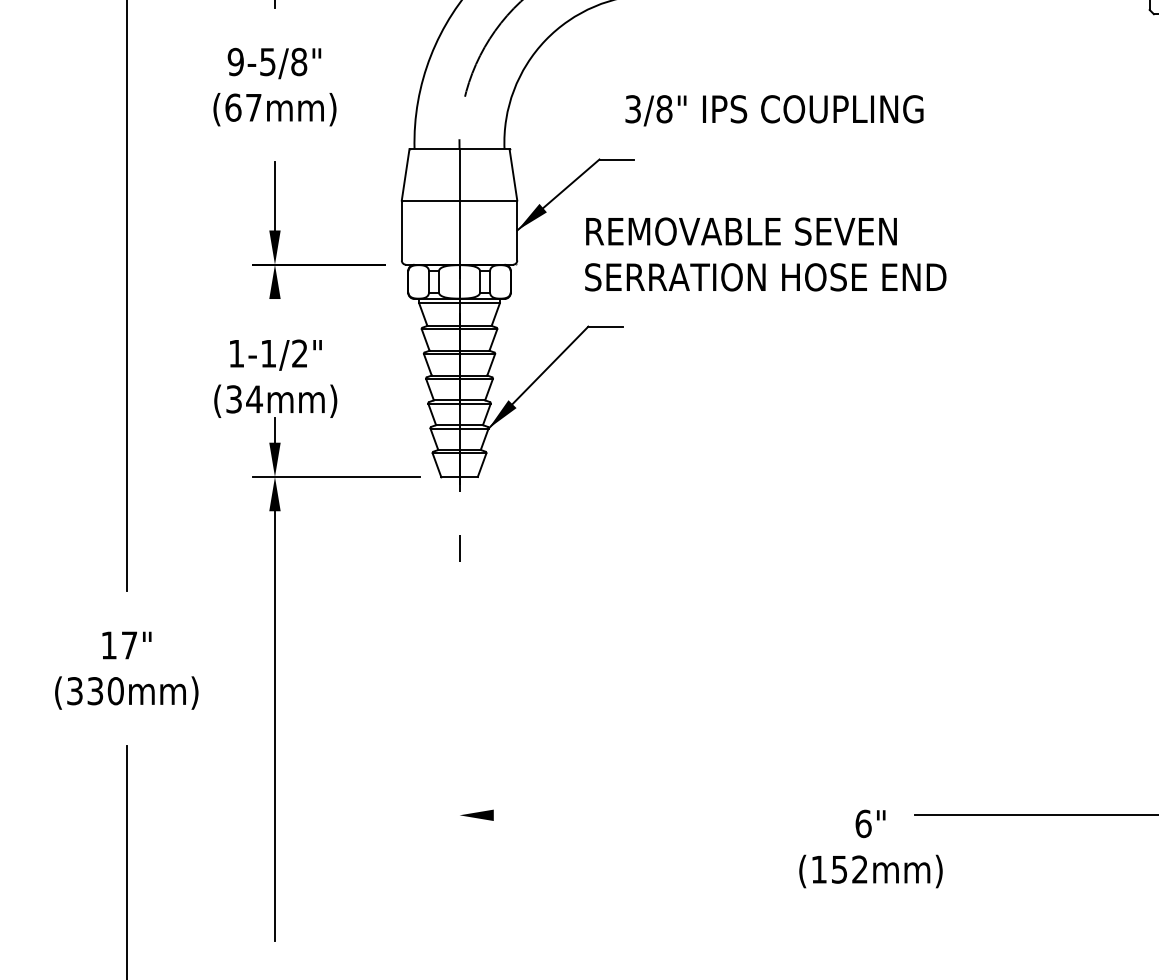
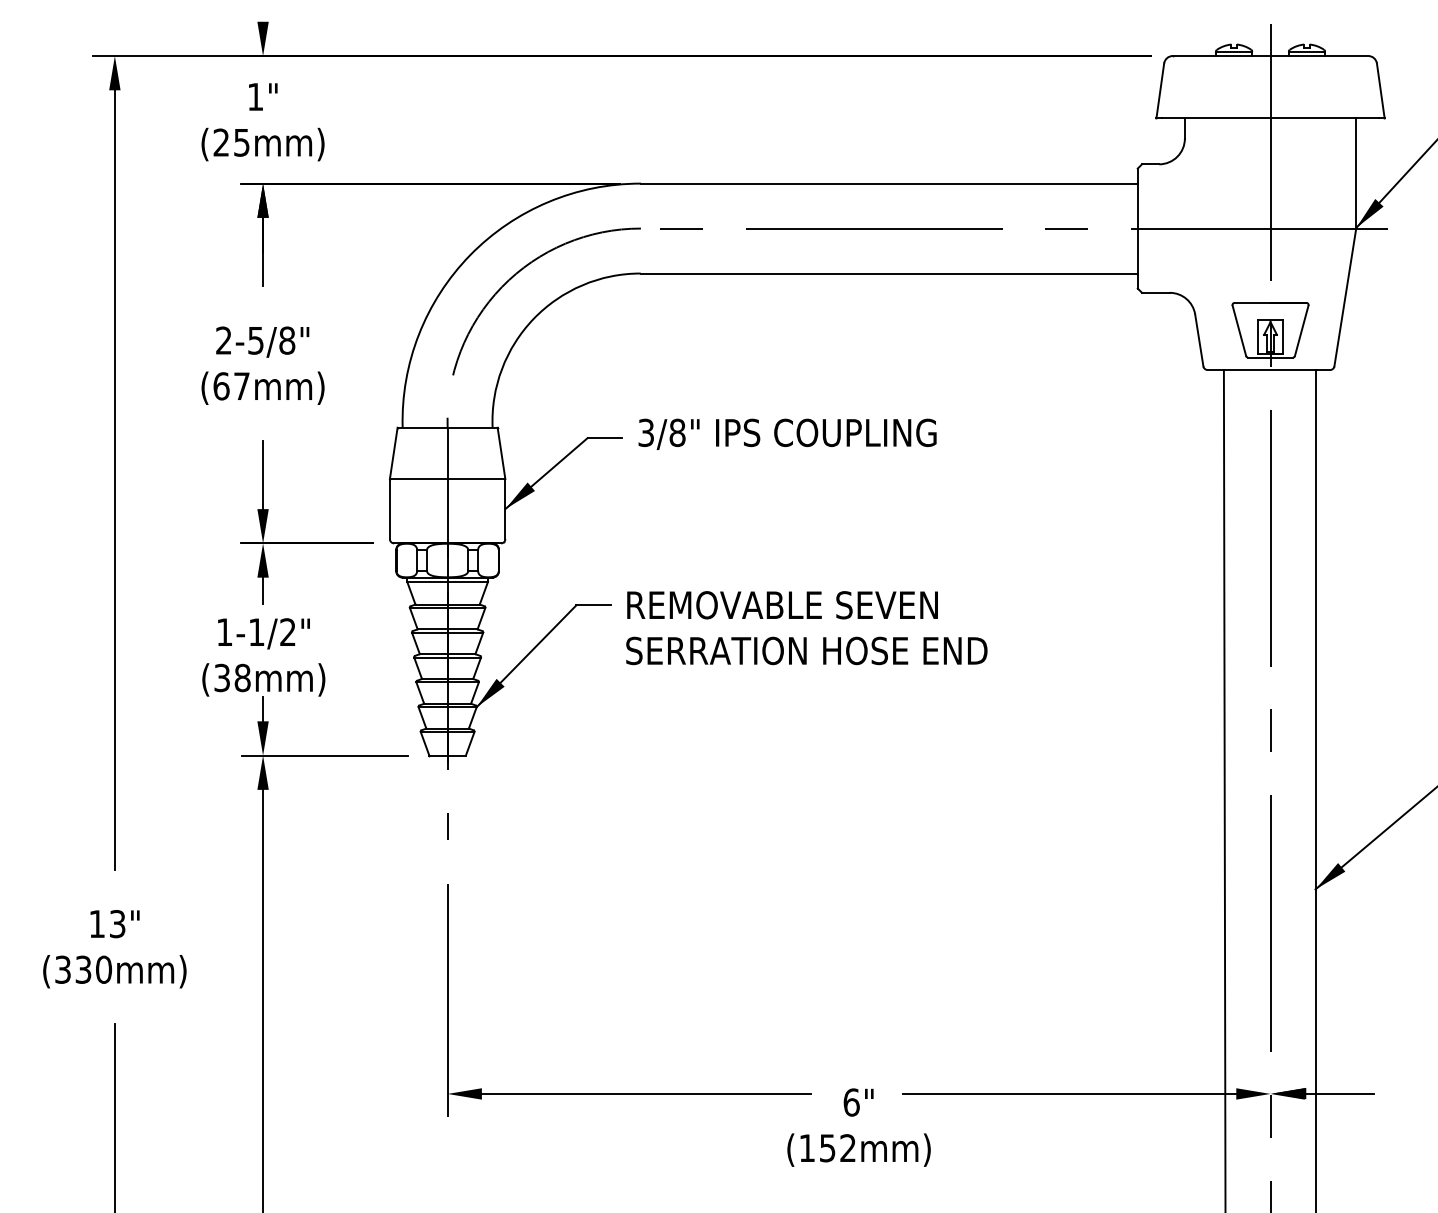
text: (235, 61) -> (223, 340), 9-5/8" -> 2-5/8"
text: (774, 109) -> (787, 433), moved
text: (765, 254) -> (806, 628), moved
line: (275, 311) -> (263, 590), added
text: (254, 398) -> (242, 677), (34mm) -> (38mm)
text: (129, 645) -> (117, 924), 17" -> 13"
line: (459, 721) -> (447, 1000), added
line: (657, 814) -> (645, 1093), added

